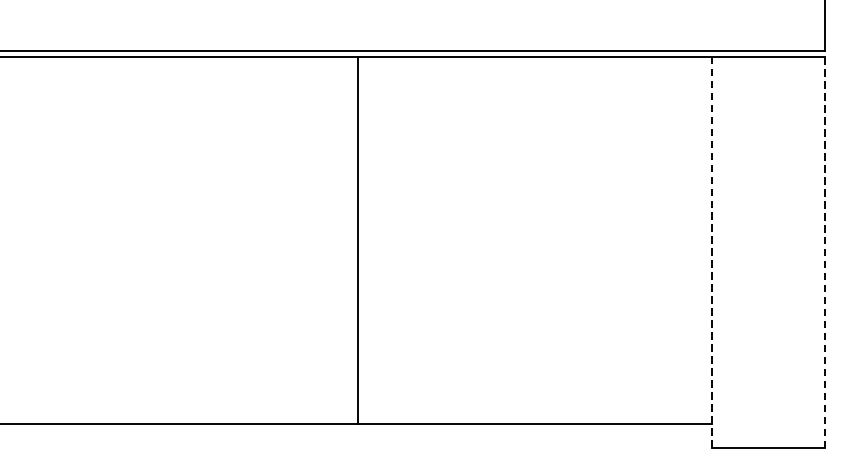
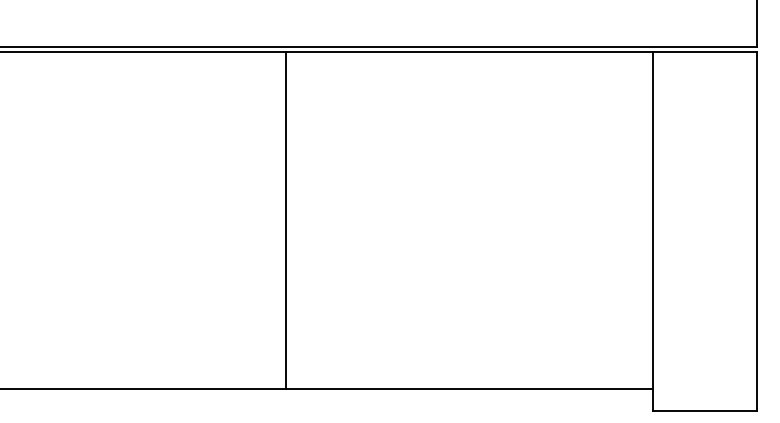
line: (357, 240) -> (285, 220), moved
line: (712, 252) -> (653, 231), dashed -> solid
line: (824, 253) -> (756, 232), dashed -> solid

